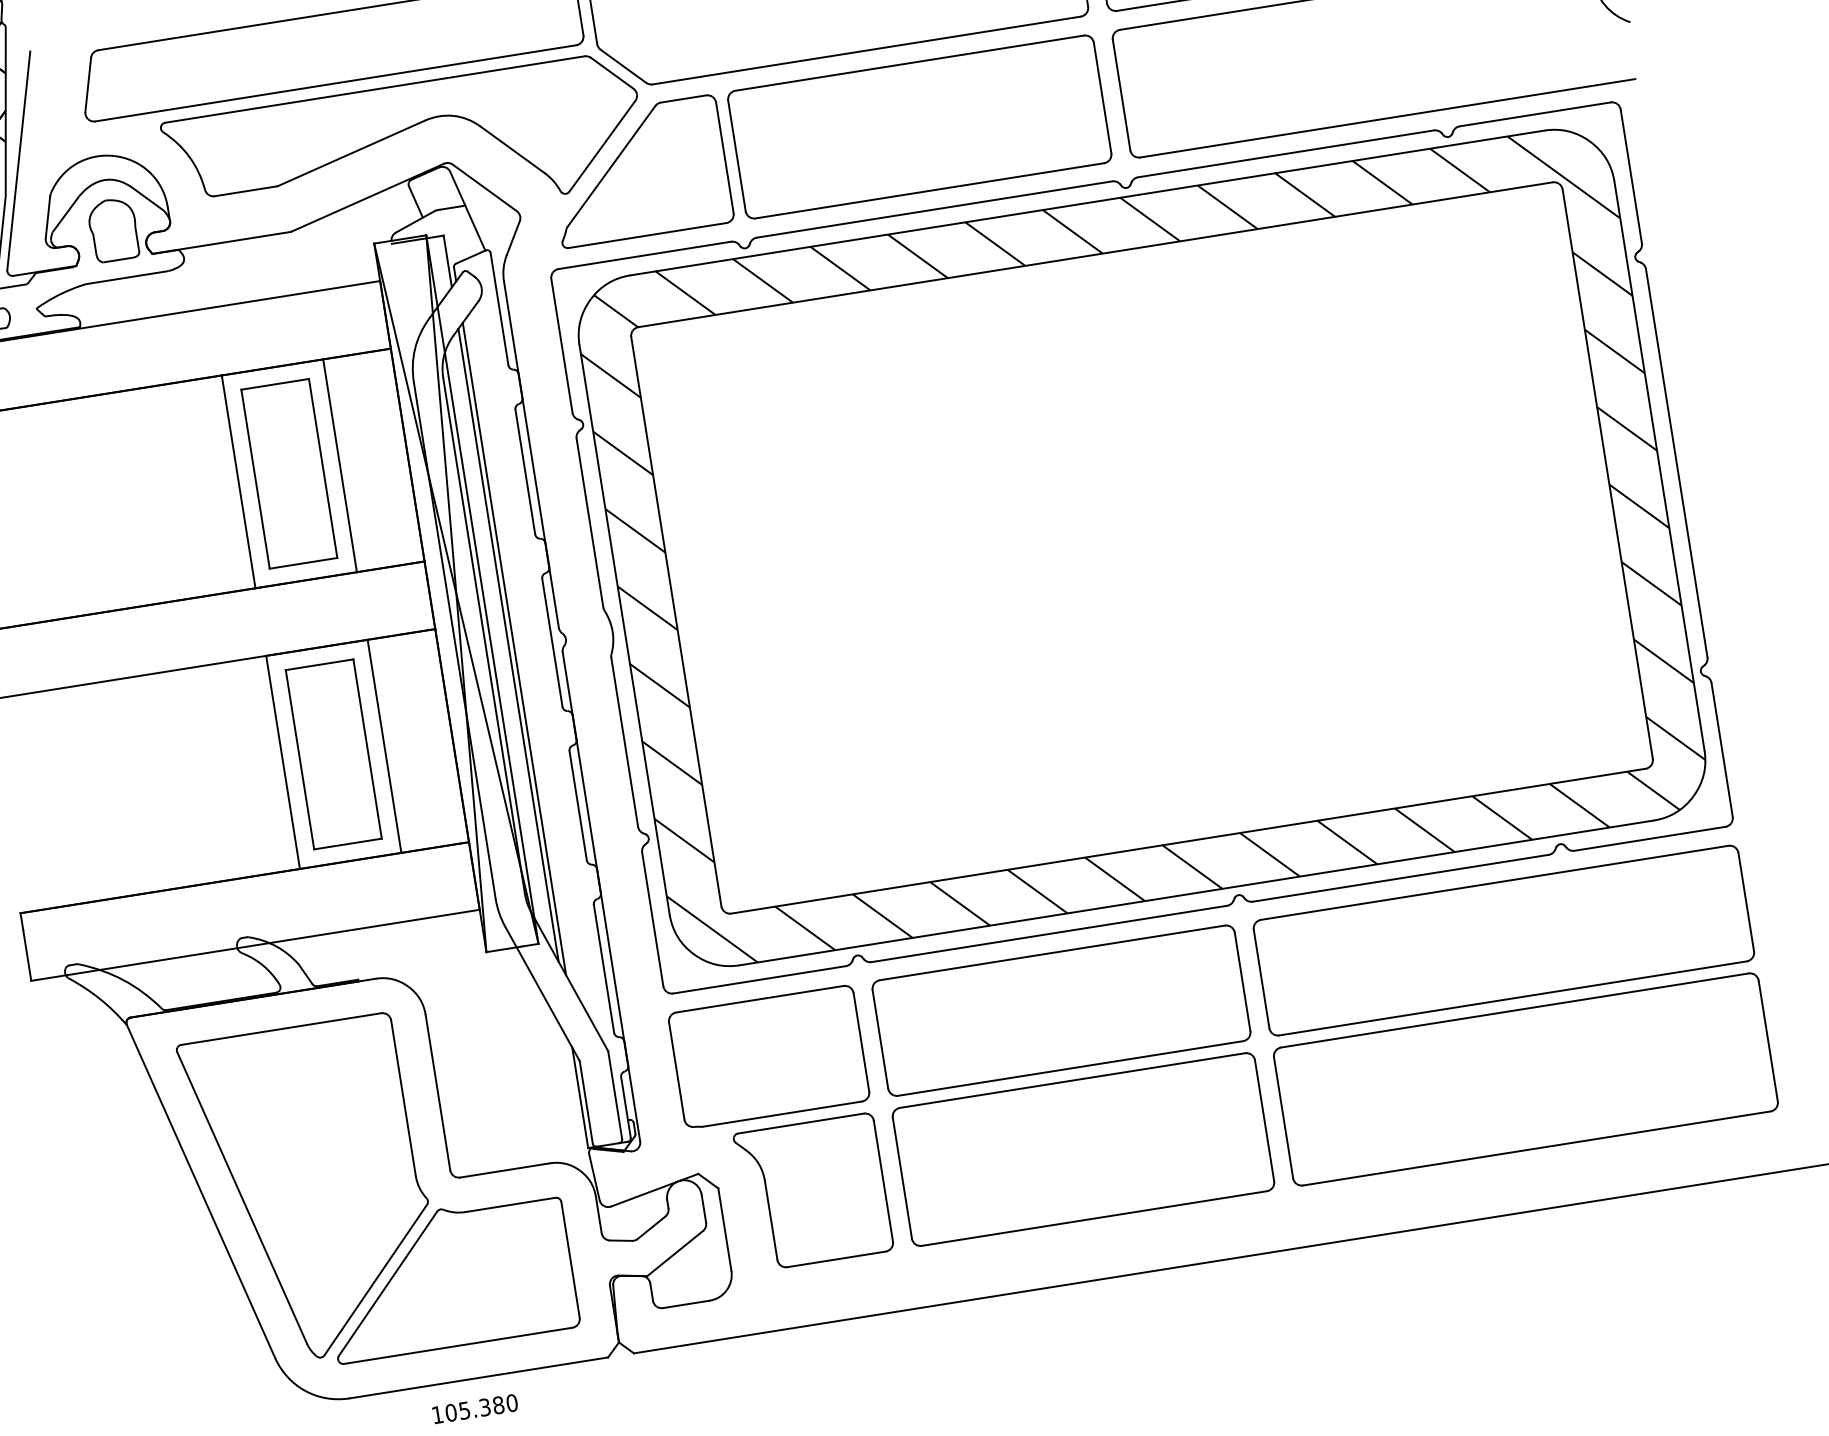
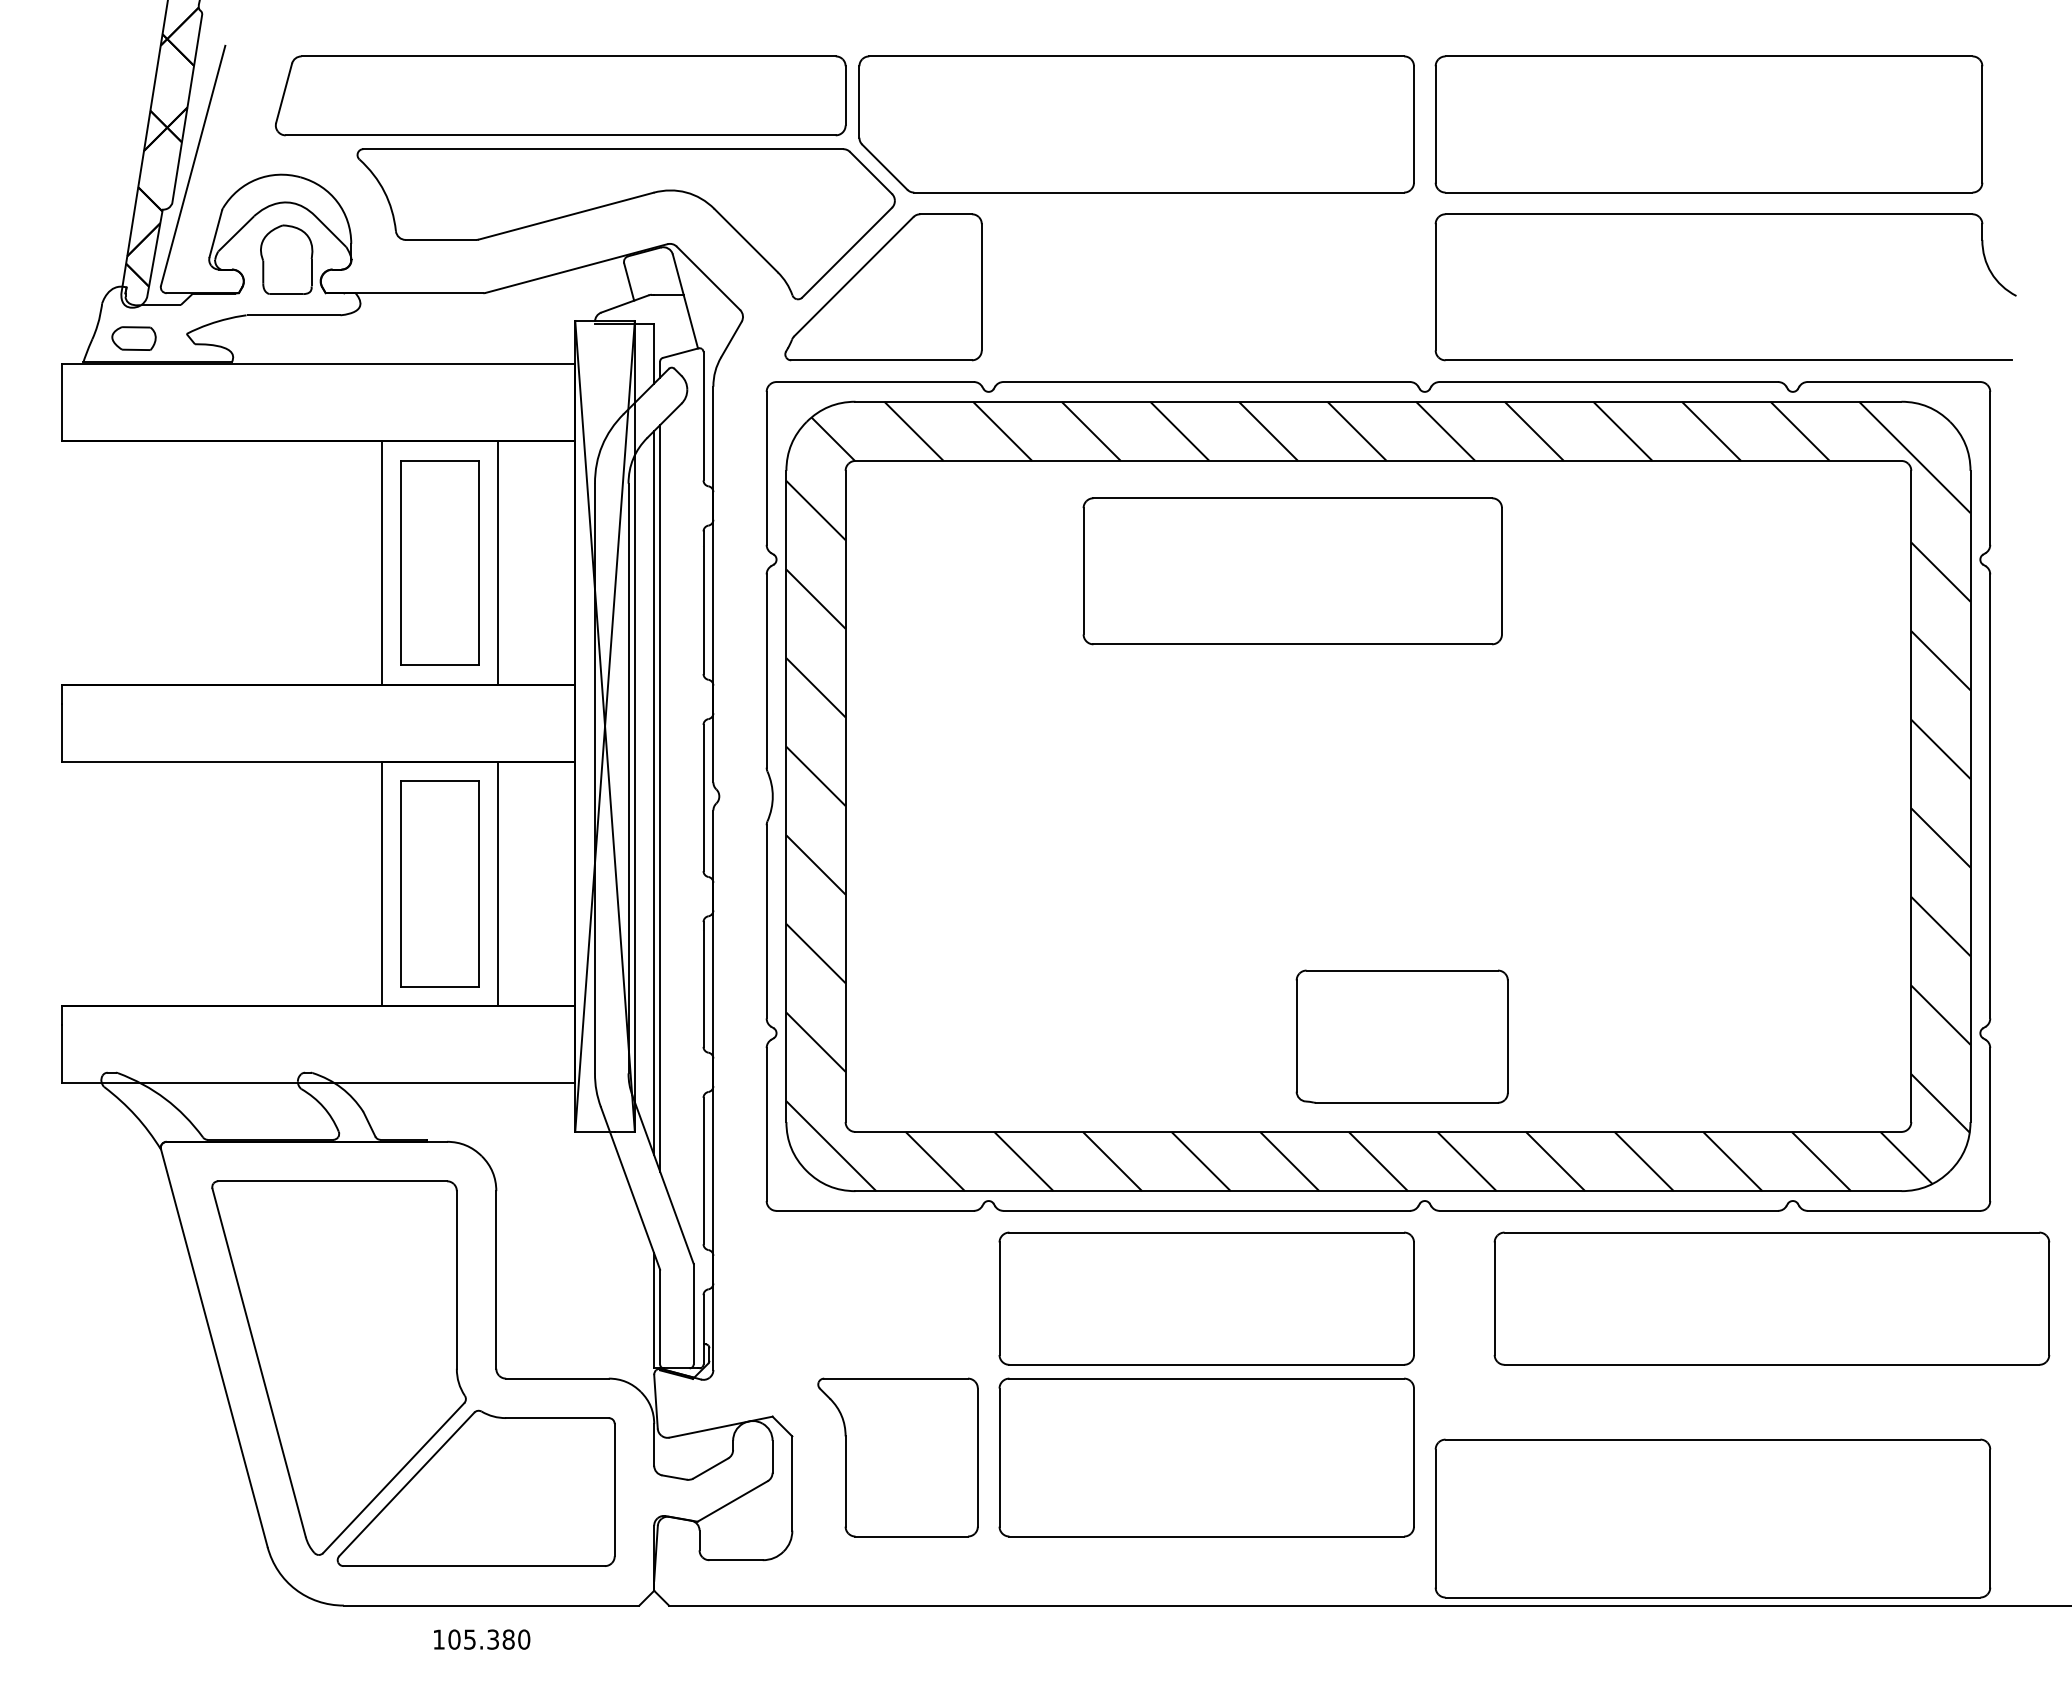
part: (919, 127) -> (1292, 571), moved
part: (1503, 940) -> (1771, 1298), moved
part: (768, 1056) -> (1401, 1036), moved
part: (1525, 1079) -> (1712, 1518), moved

